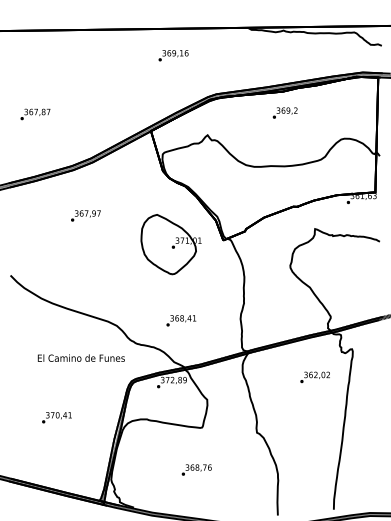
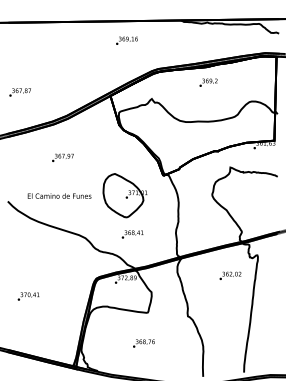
text: (35, 114) -> (20, 92), moved
part: (170, 244) -> (124, 195), moved
text: (80, 357) -> (58, 195), moved
text: (56, 417) -> (28, 296), moved

